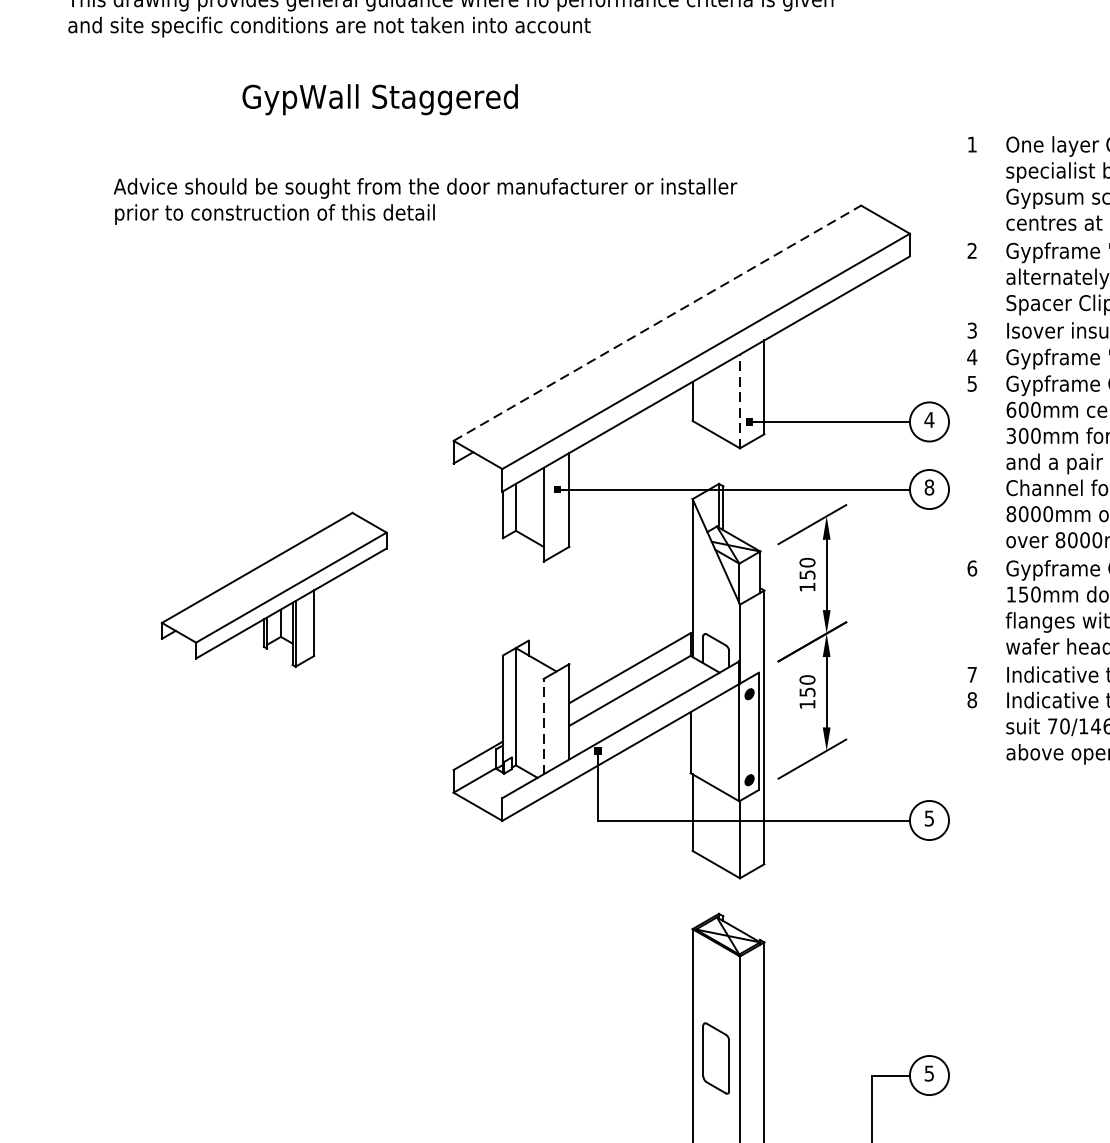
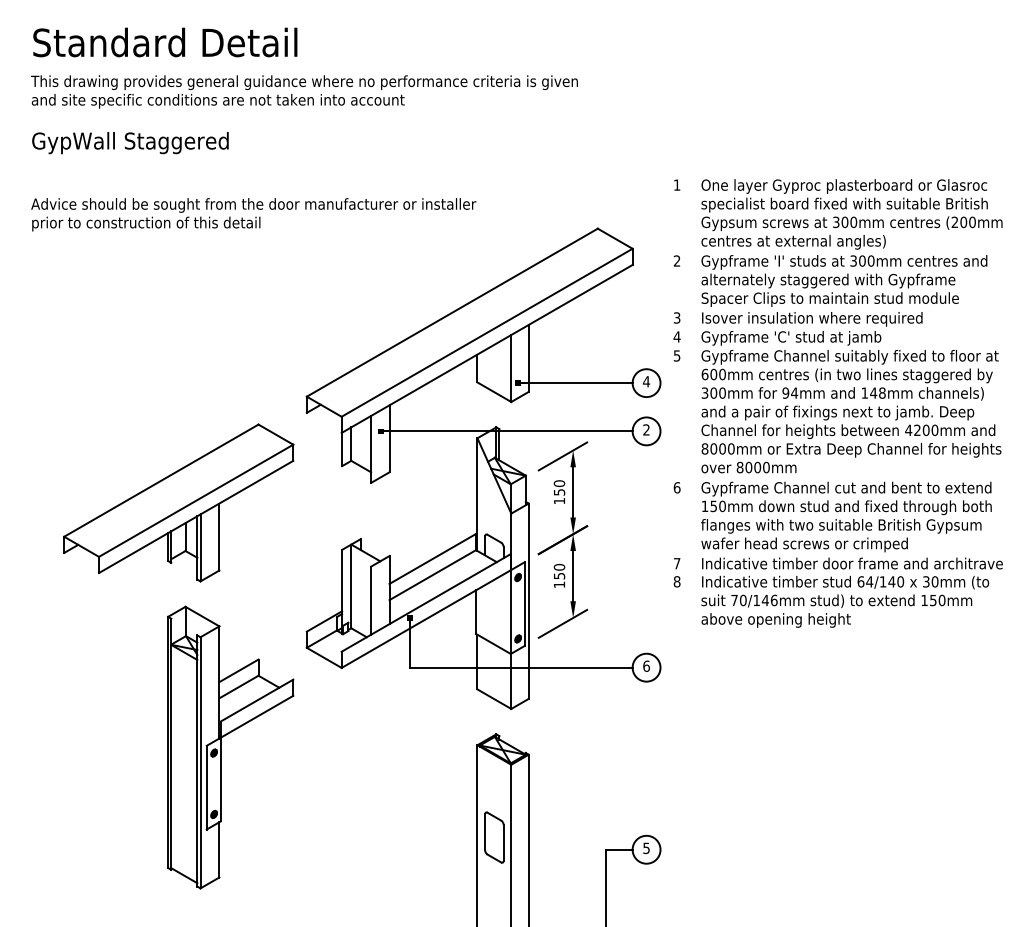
text: (380, 100) -> (130, 143), moved
text: (425, 201) -> (253, 214), moved
line: (657, 322) -> (452, 312), dashed -> solid
line: (740, 401) -> (511, 368), dashed -> solid
text: (929, 486) -> (646, 429), 8 -> 2
part: (273, 589) -> (178, 502), size x1.43
line: (544, 726) -> (371, 600), dashed -> solid
text: (929, 817) -> (646, 665), 5 -> 6
part: (334, 932) -> (221, 747), added

